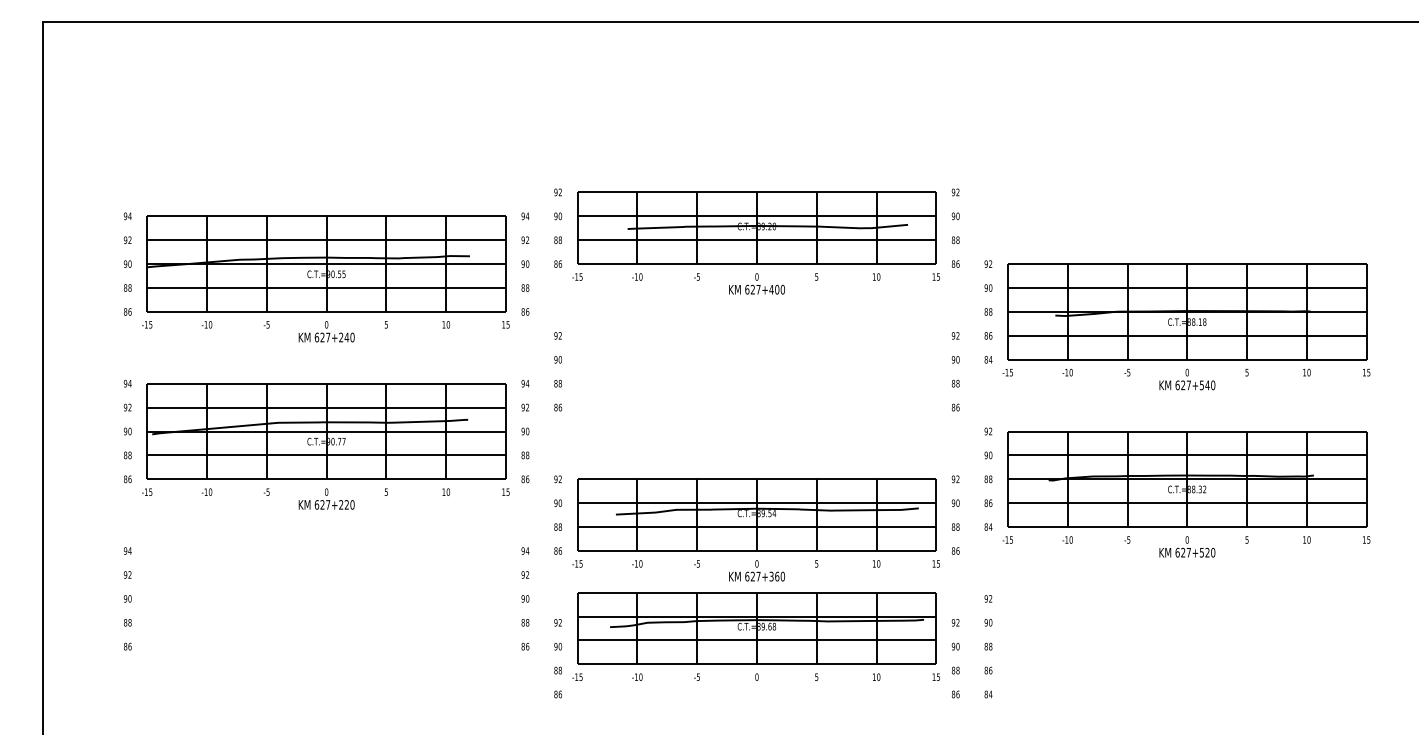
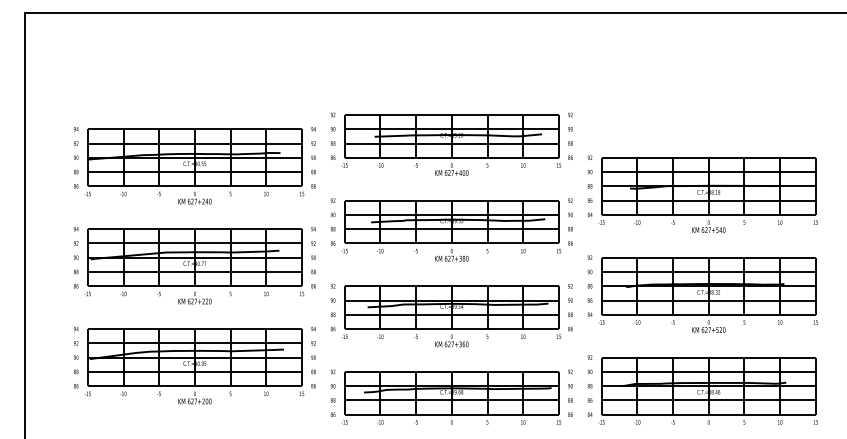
part: (756, 385) -> (451, 230), added
part: (325, 613) -> (194, 366), added
part: (756, 635) -> (451, 397), moved
part: (1185, 653) -> (707, 390), added

